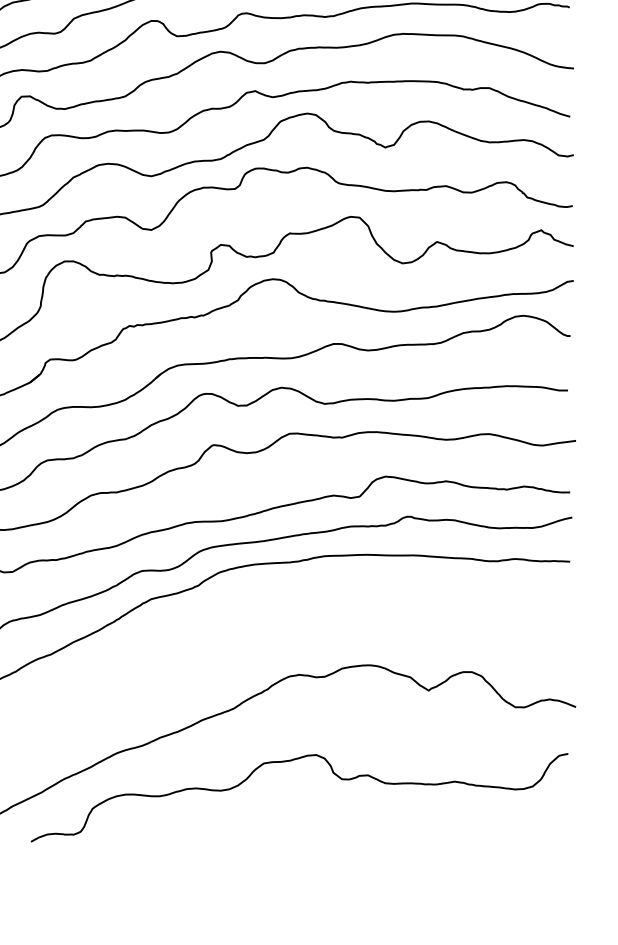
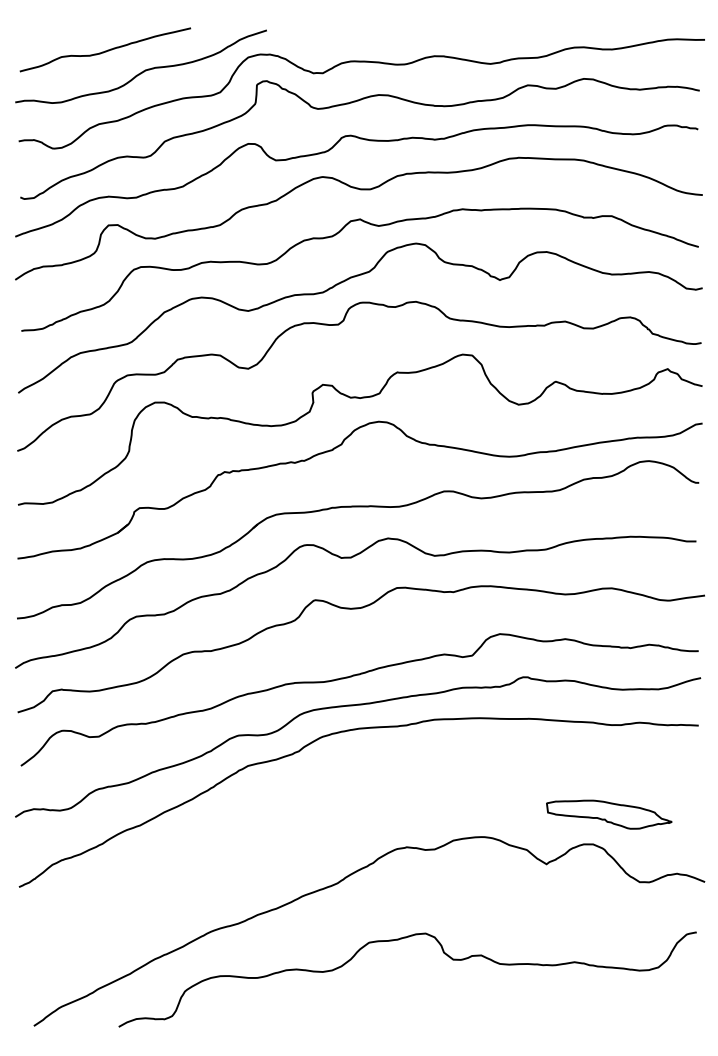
part: (487, 644) -> (609, 814), added

